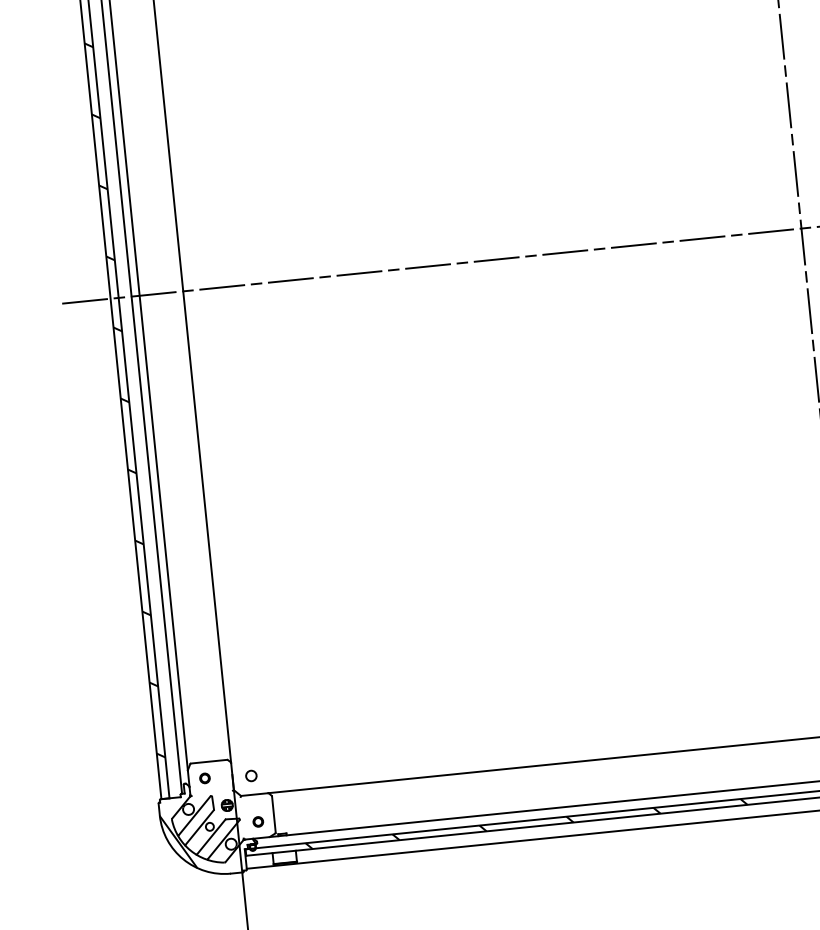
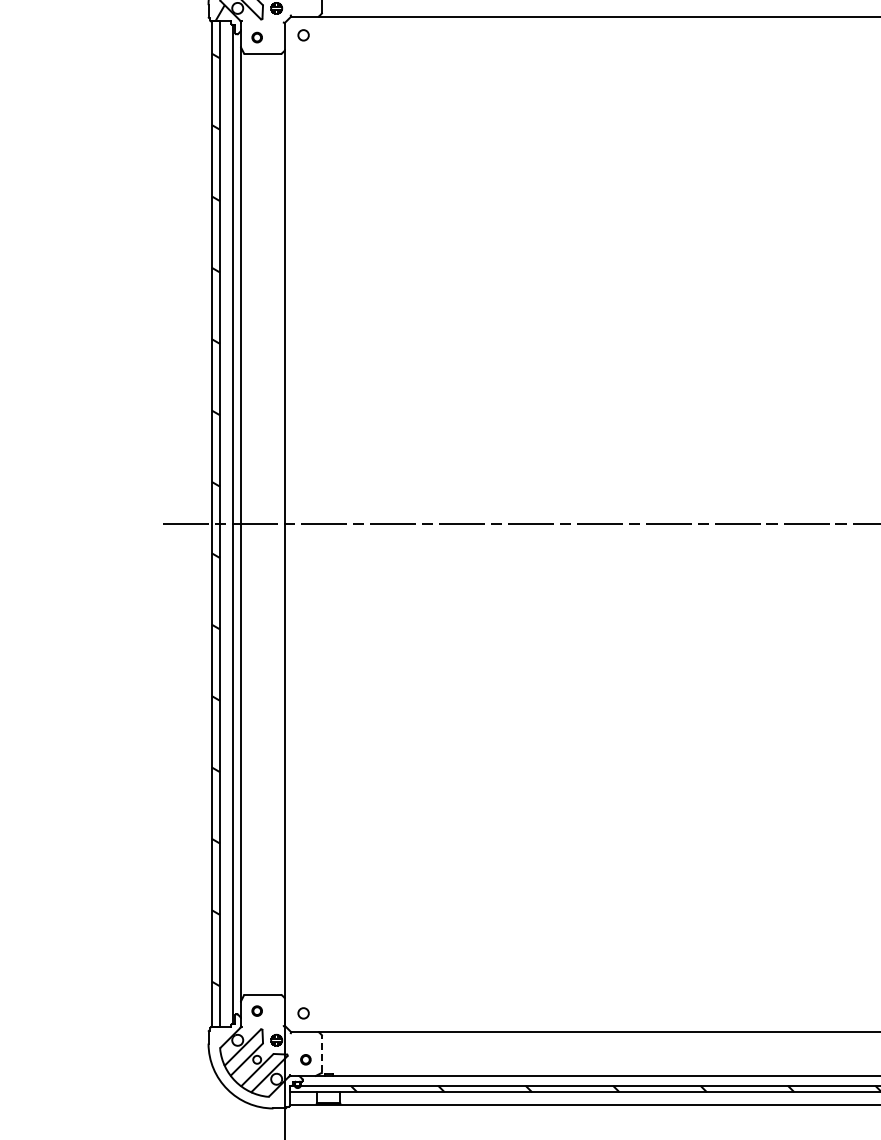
line: (274, 813) -> (322, 1053), solid -> dashed
hatch: (208, 838) -> (254, 1071), removed

